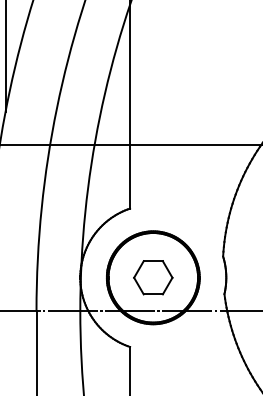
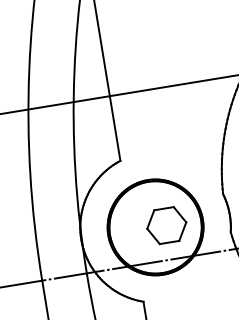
part: (153, 277) -> (166, 225), moved

